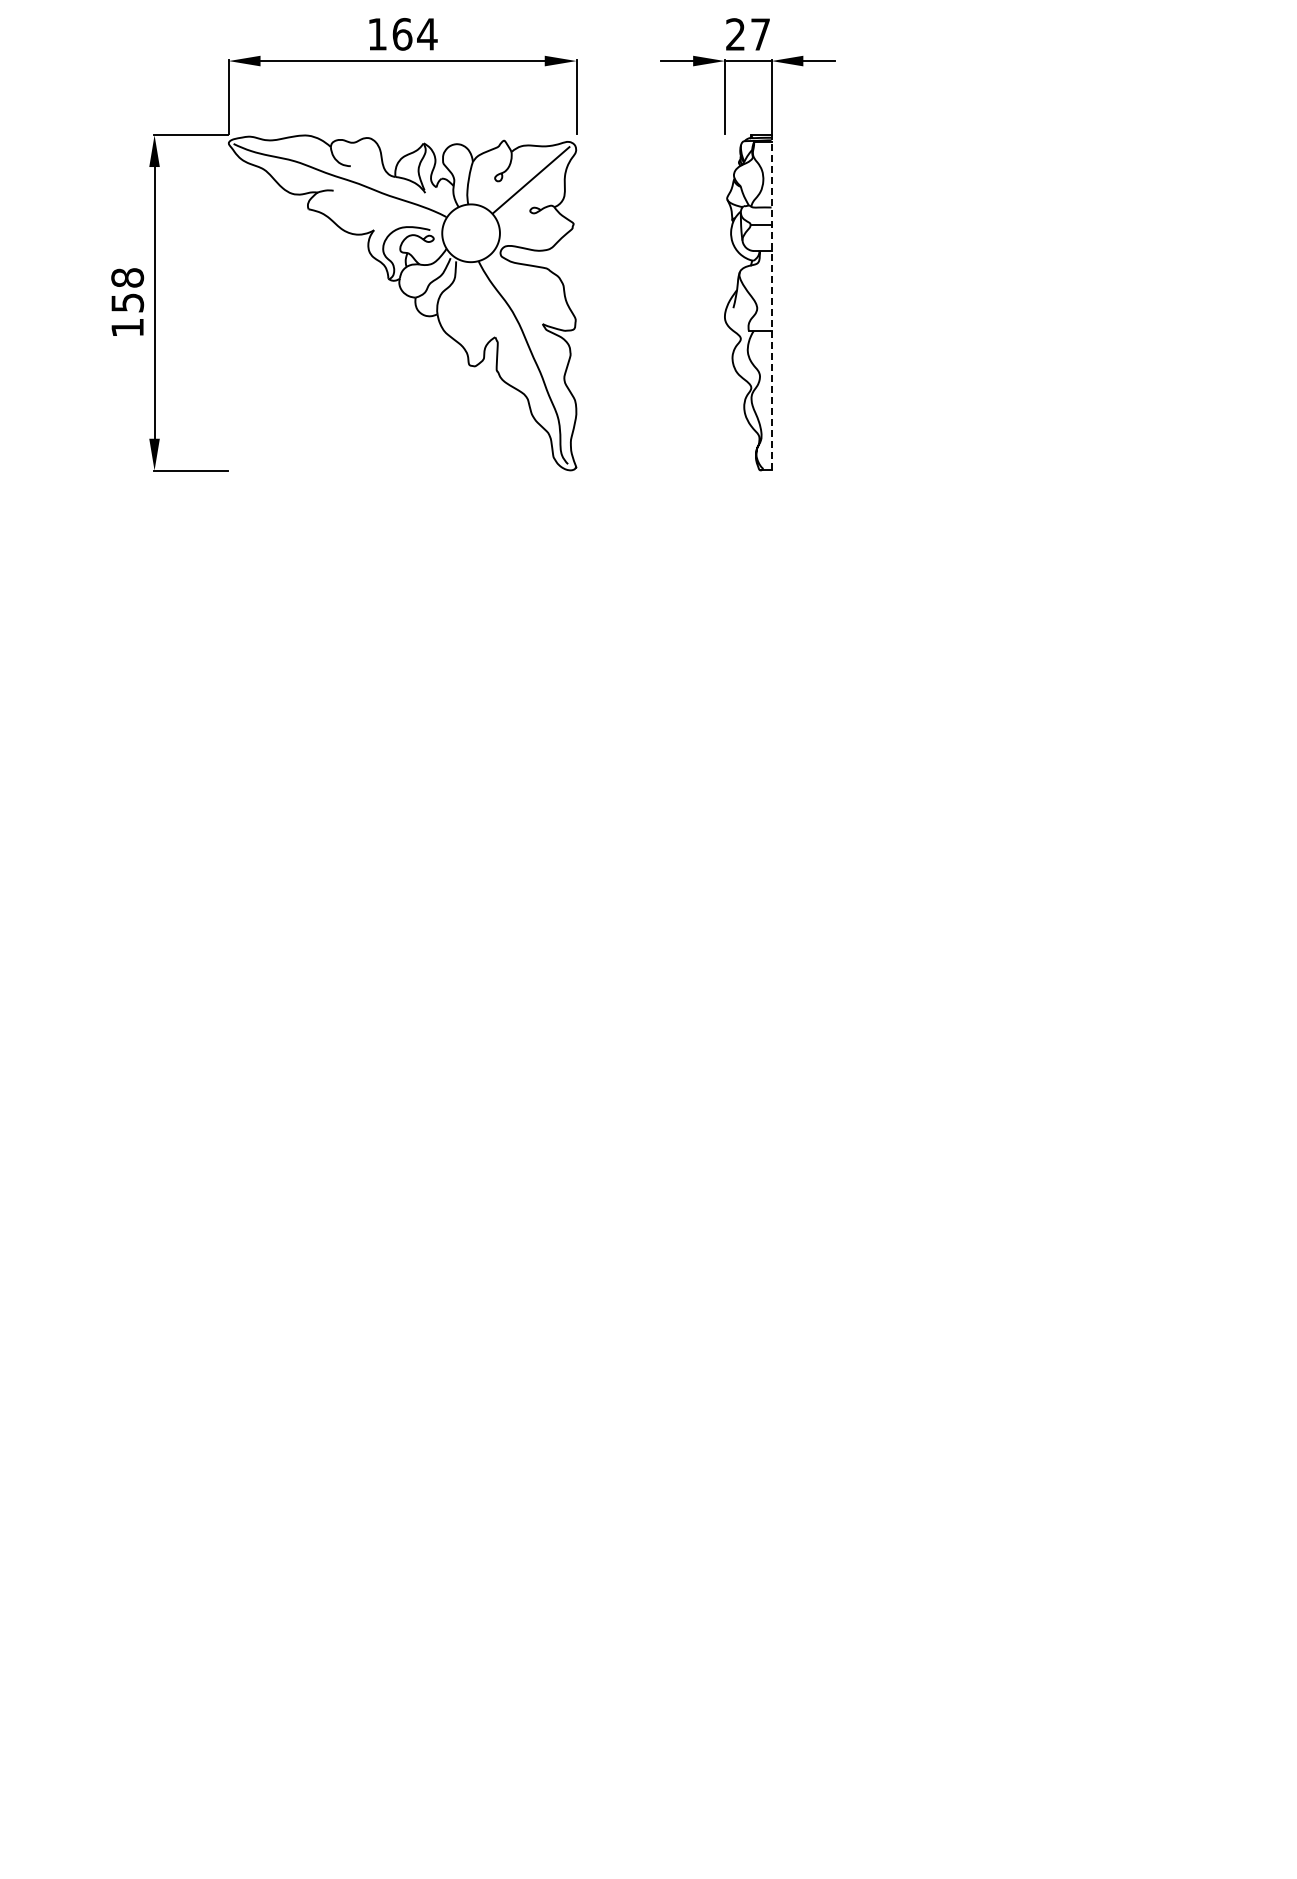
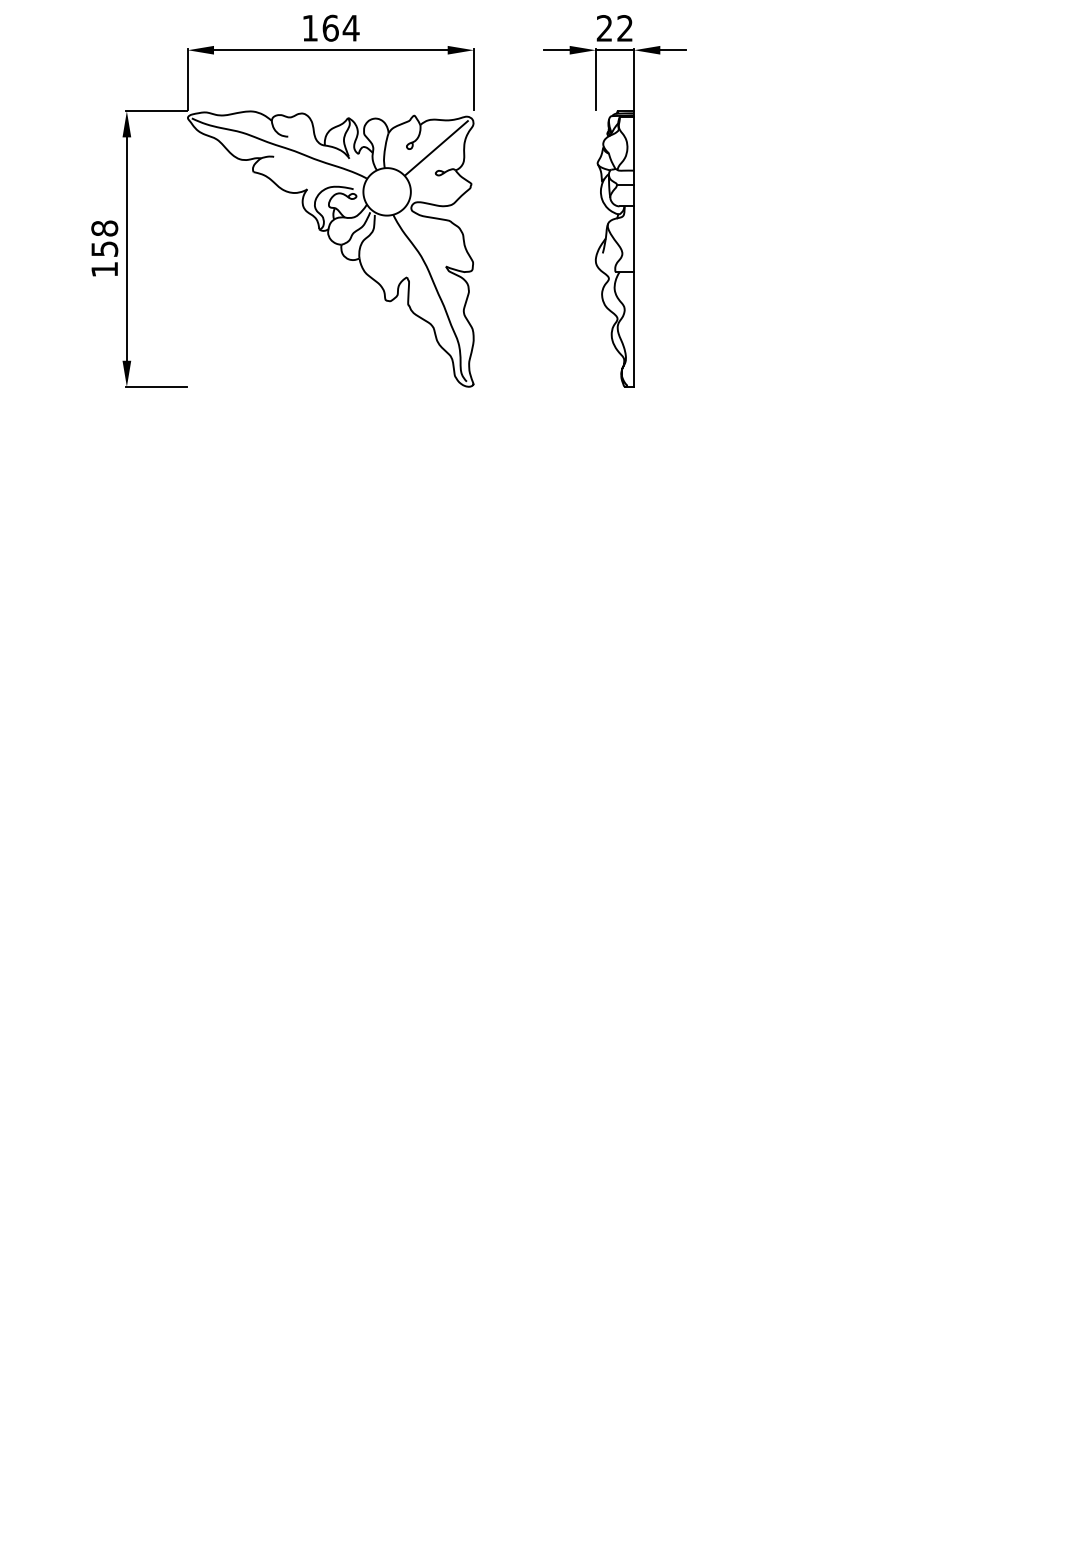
text: (760, 34) -> (625, 28), 27 -> 22
line: (771, 302) -> (634, 248), dashed -> solid

